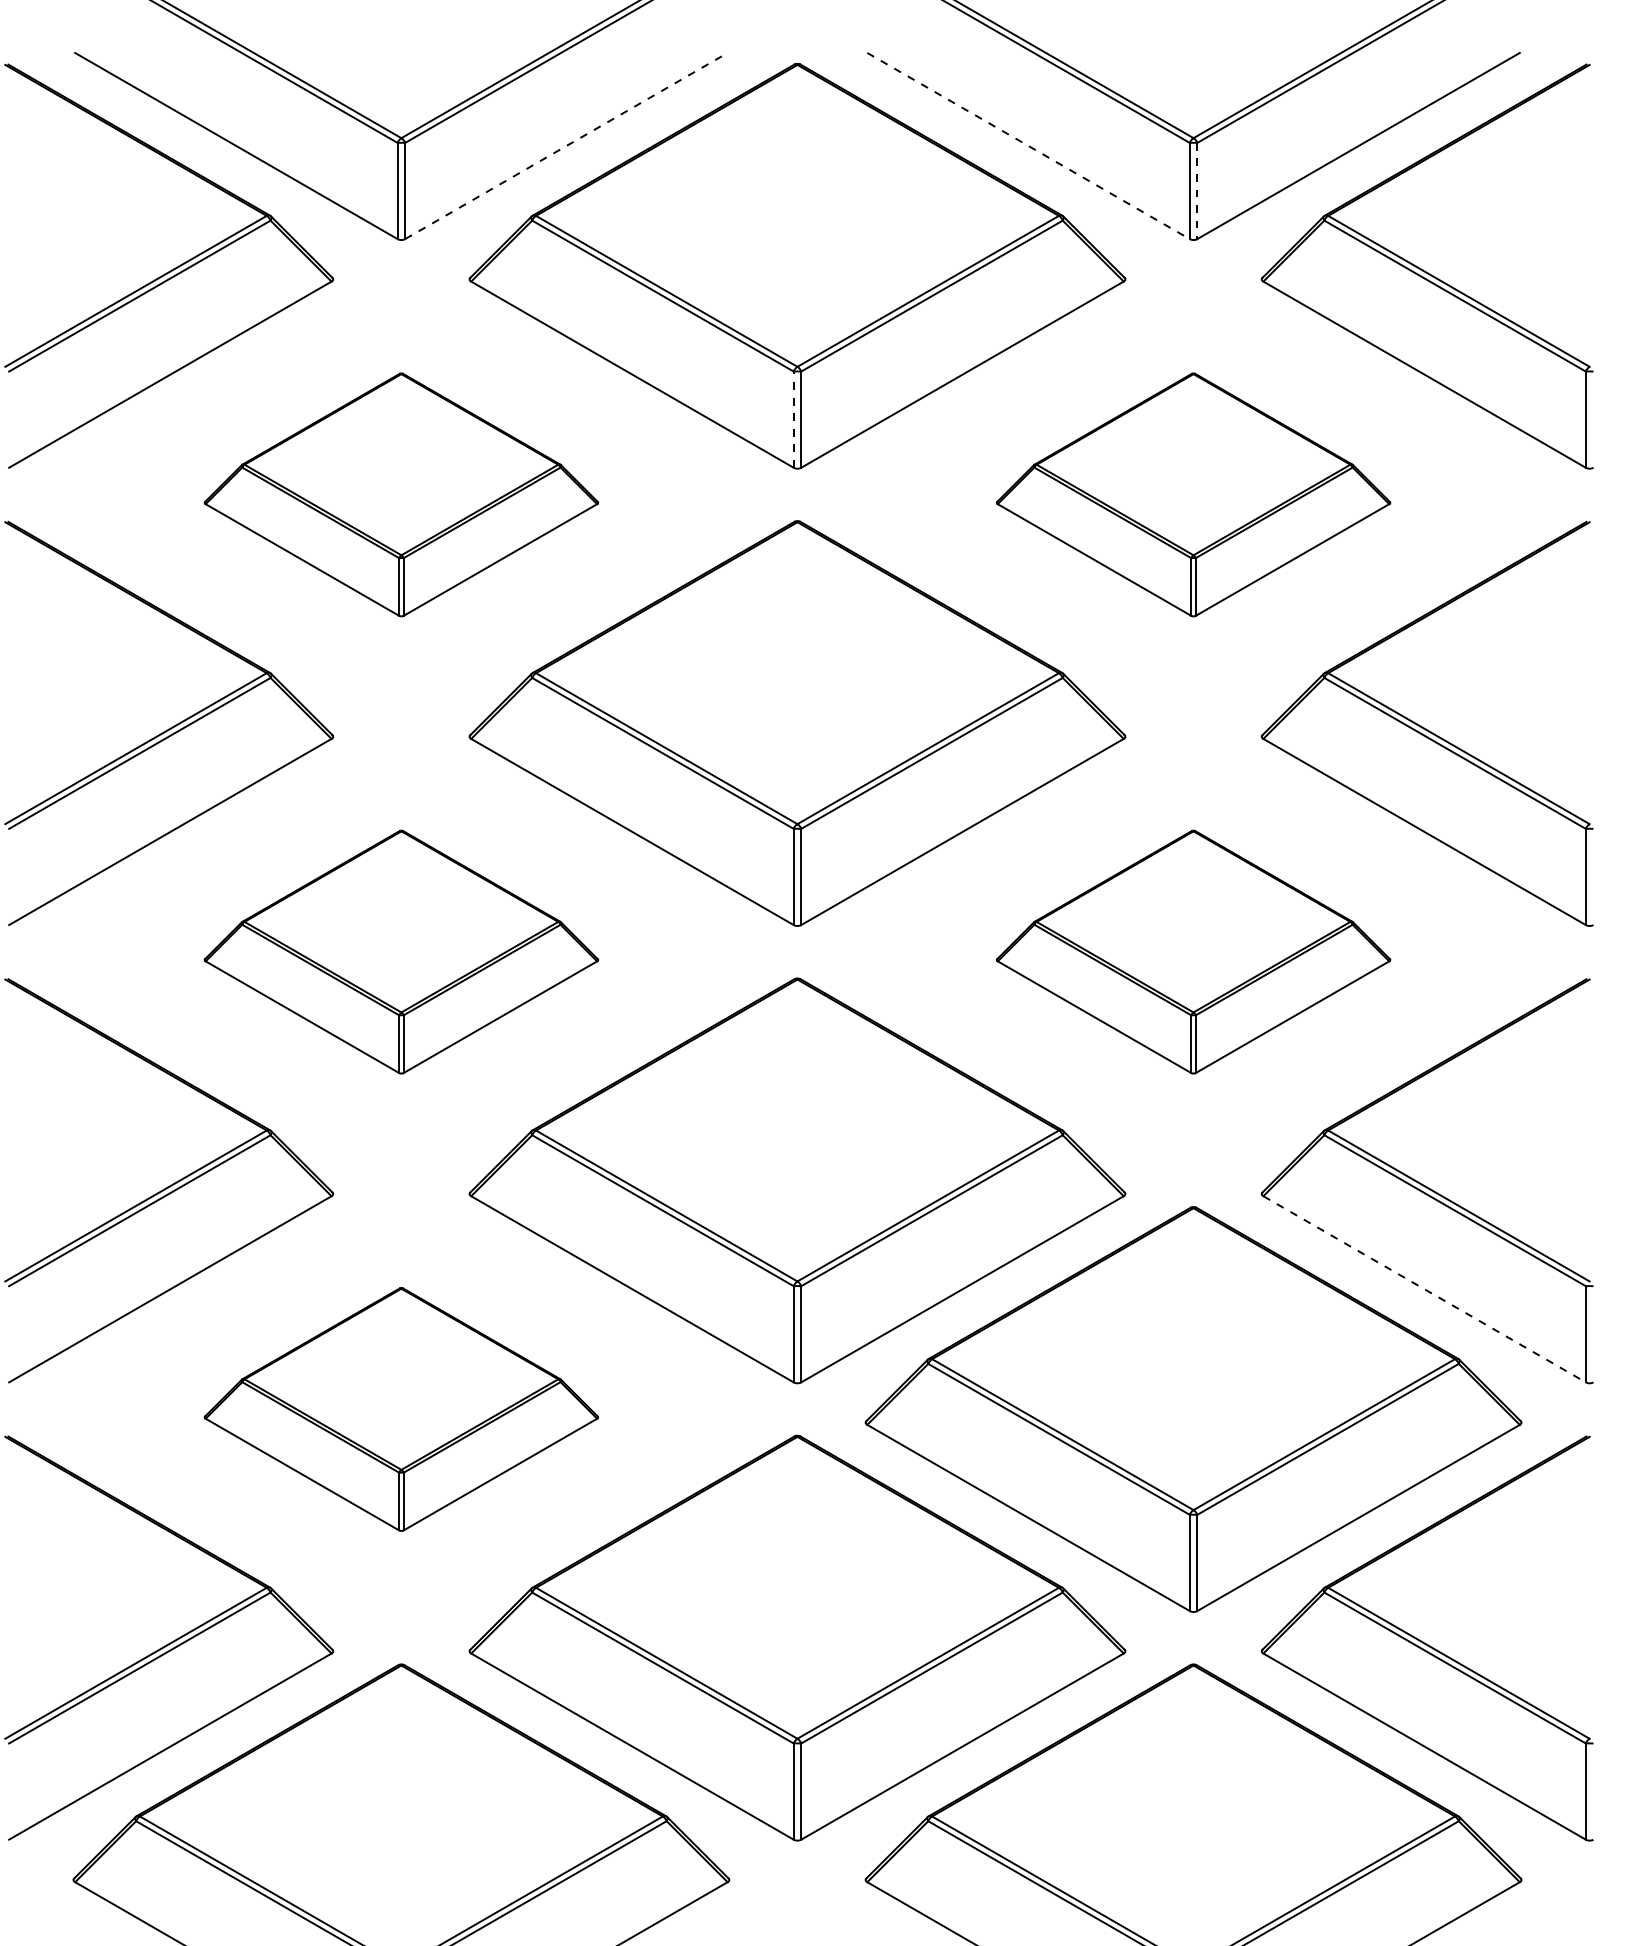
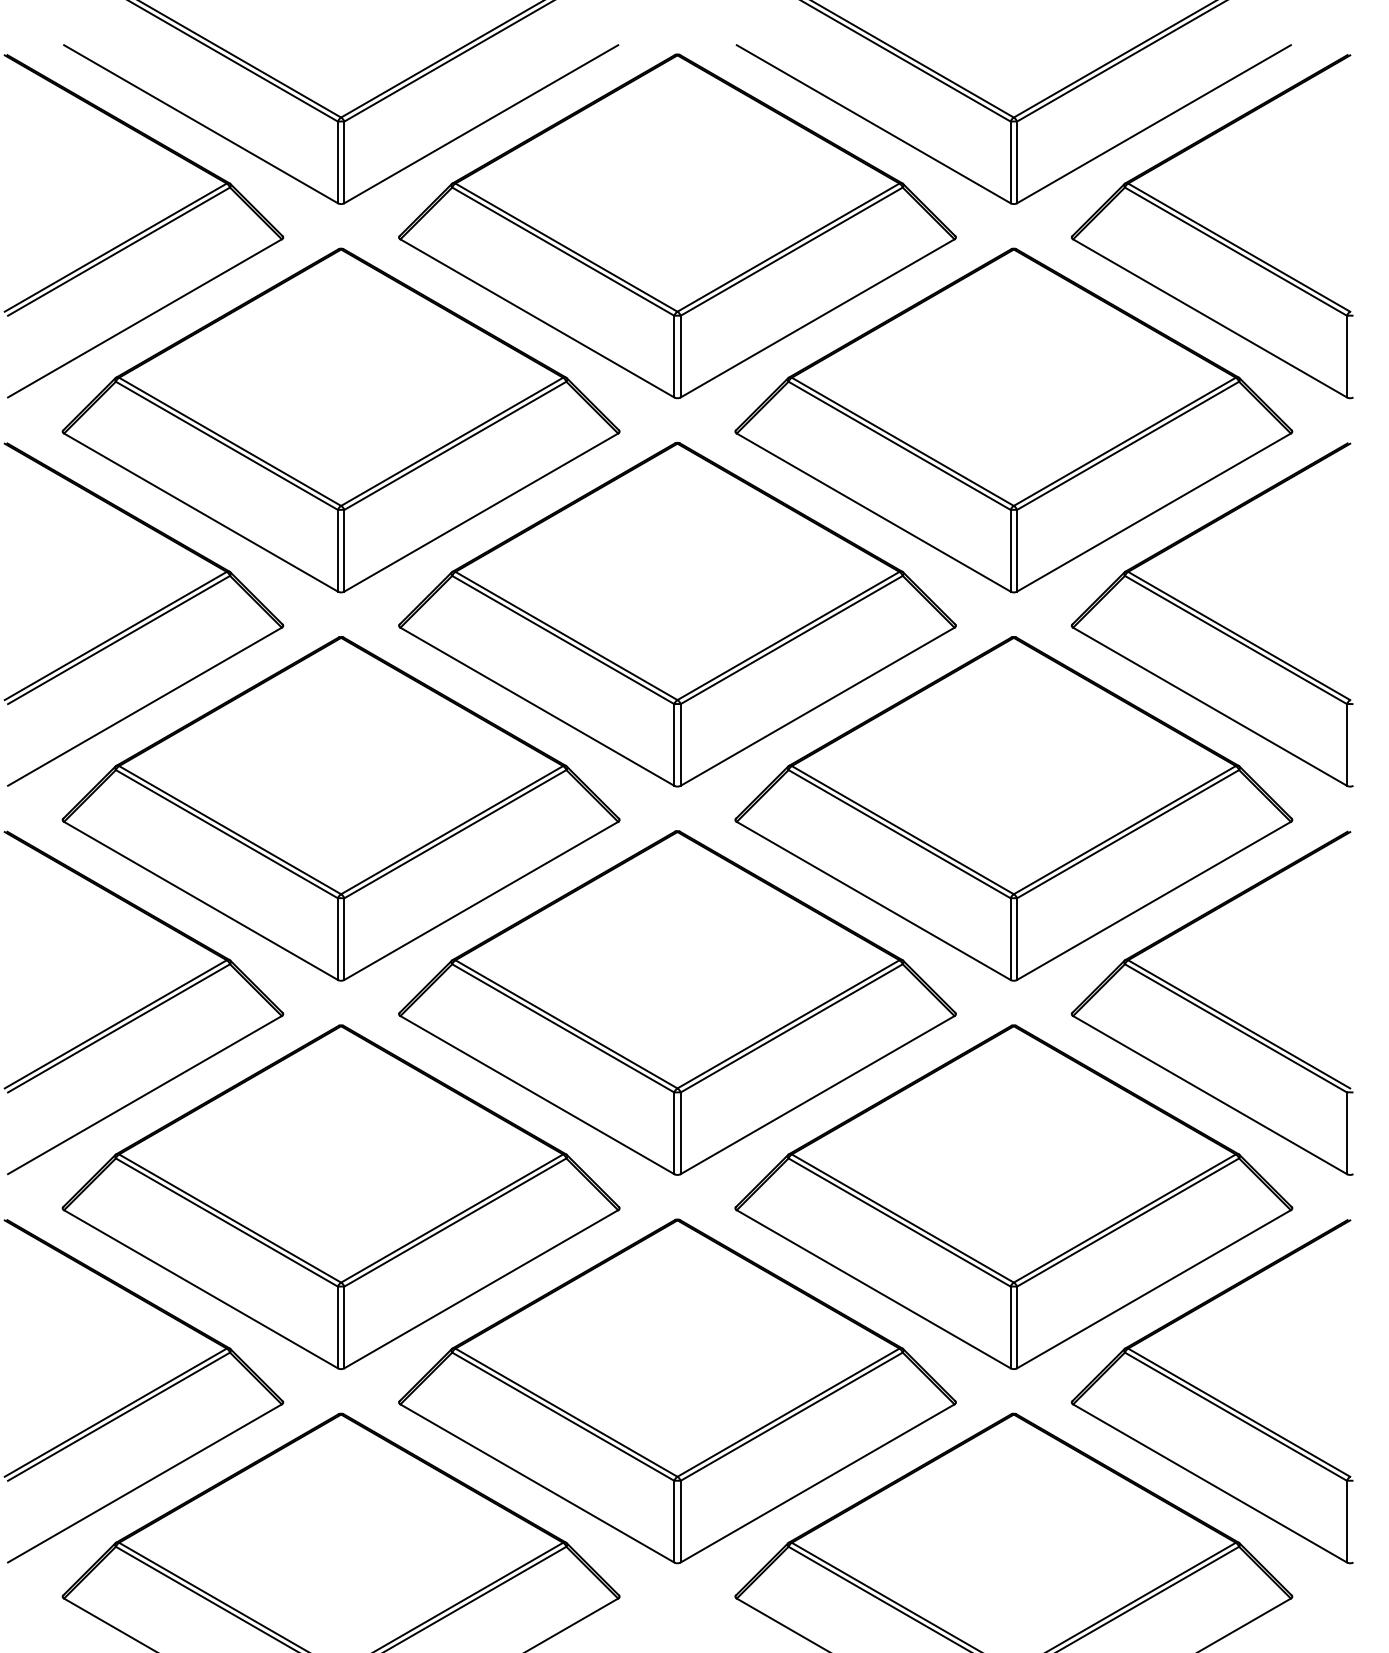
line: (566, 145) -> (481, 123), dashed -> solid
line: (1028, 146) -> (873, 124), dashed -> solid
line: (1197, 191) -> (1017, 162), dashed -> solid
line: (793, 419) -> (674, 356), dashed -> solid
part: (401, 494) -> (341, 420), size x1.67
part: (1193, 494) -> (1013, 420), size x1.67
part: (401, 951) -> (341, 808), size x1.67
part: (1193, 951) -> (1013, 808), size x1.67
line: (1425, 1289) -> (1210, 1095), dashed -> solid
part: (401, 1409) -> (341, 1197), size x1.67

